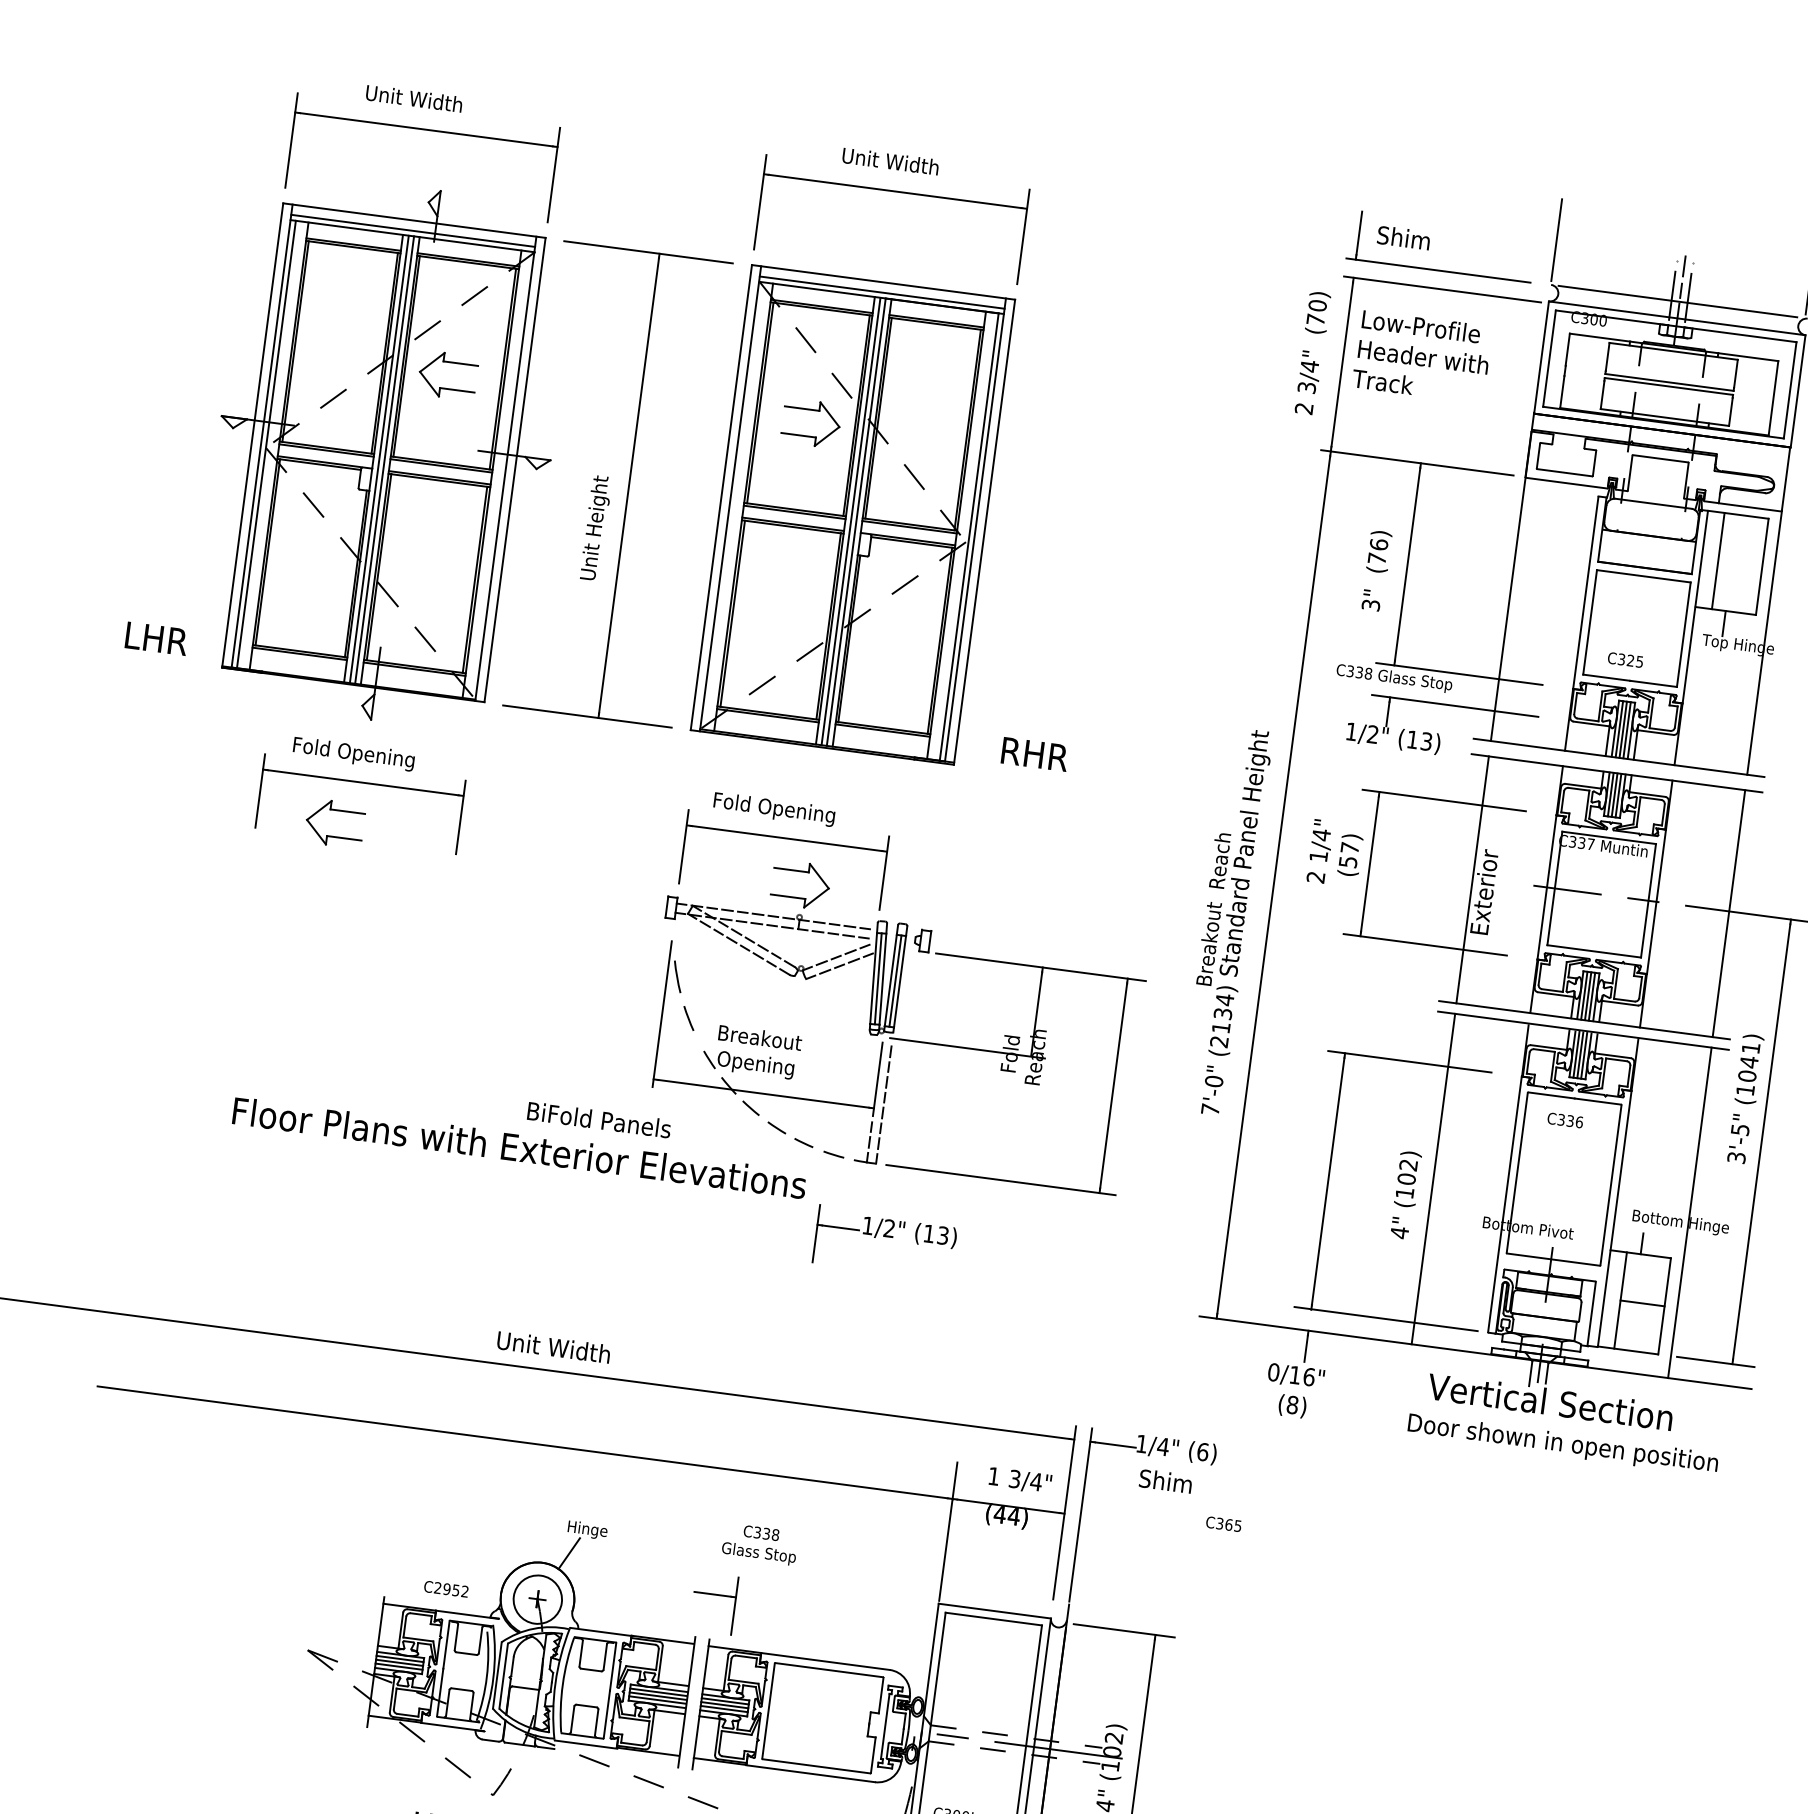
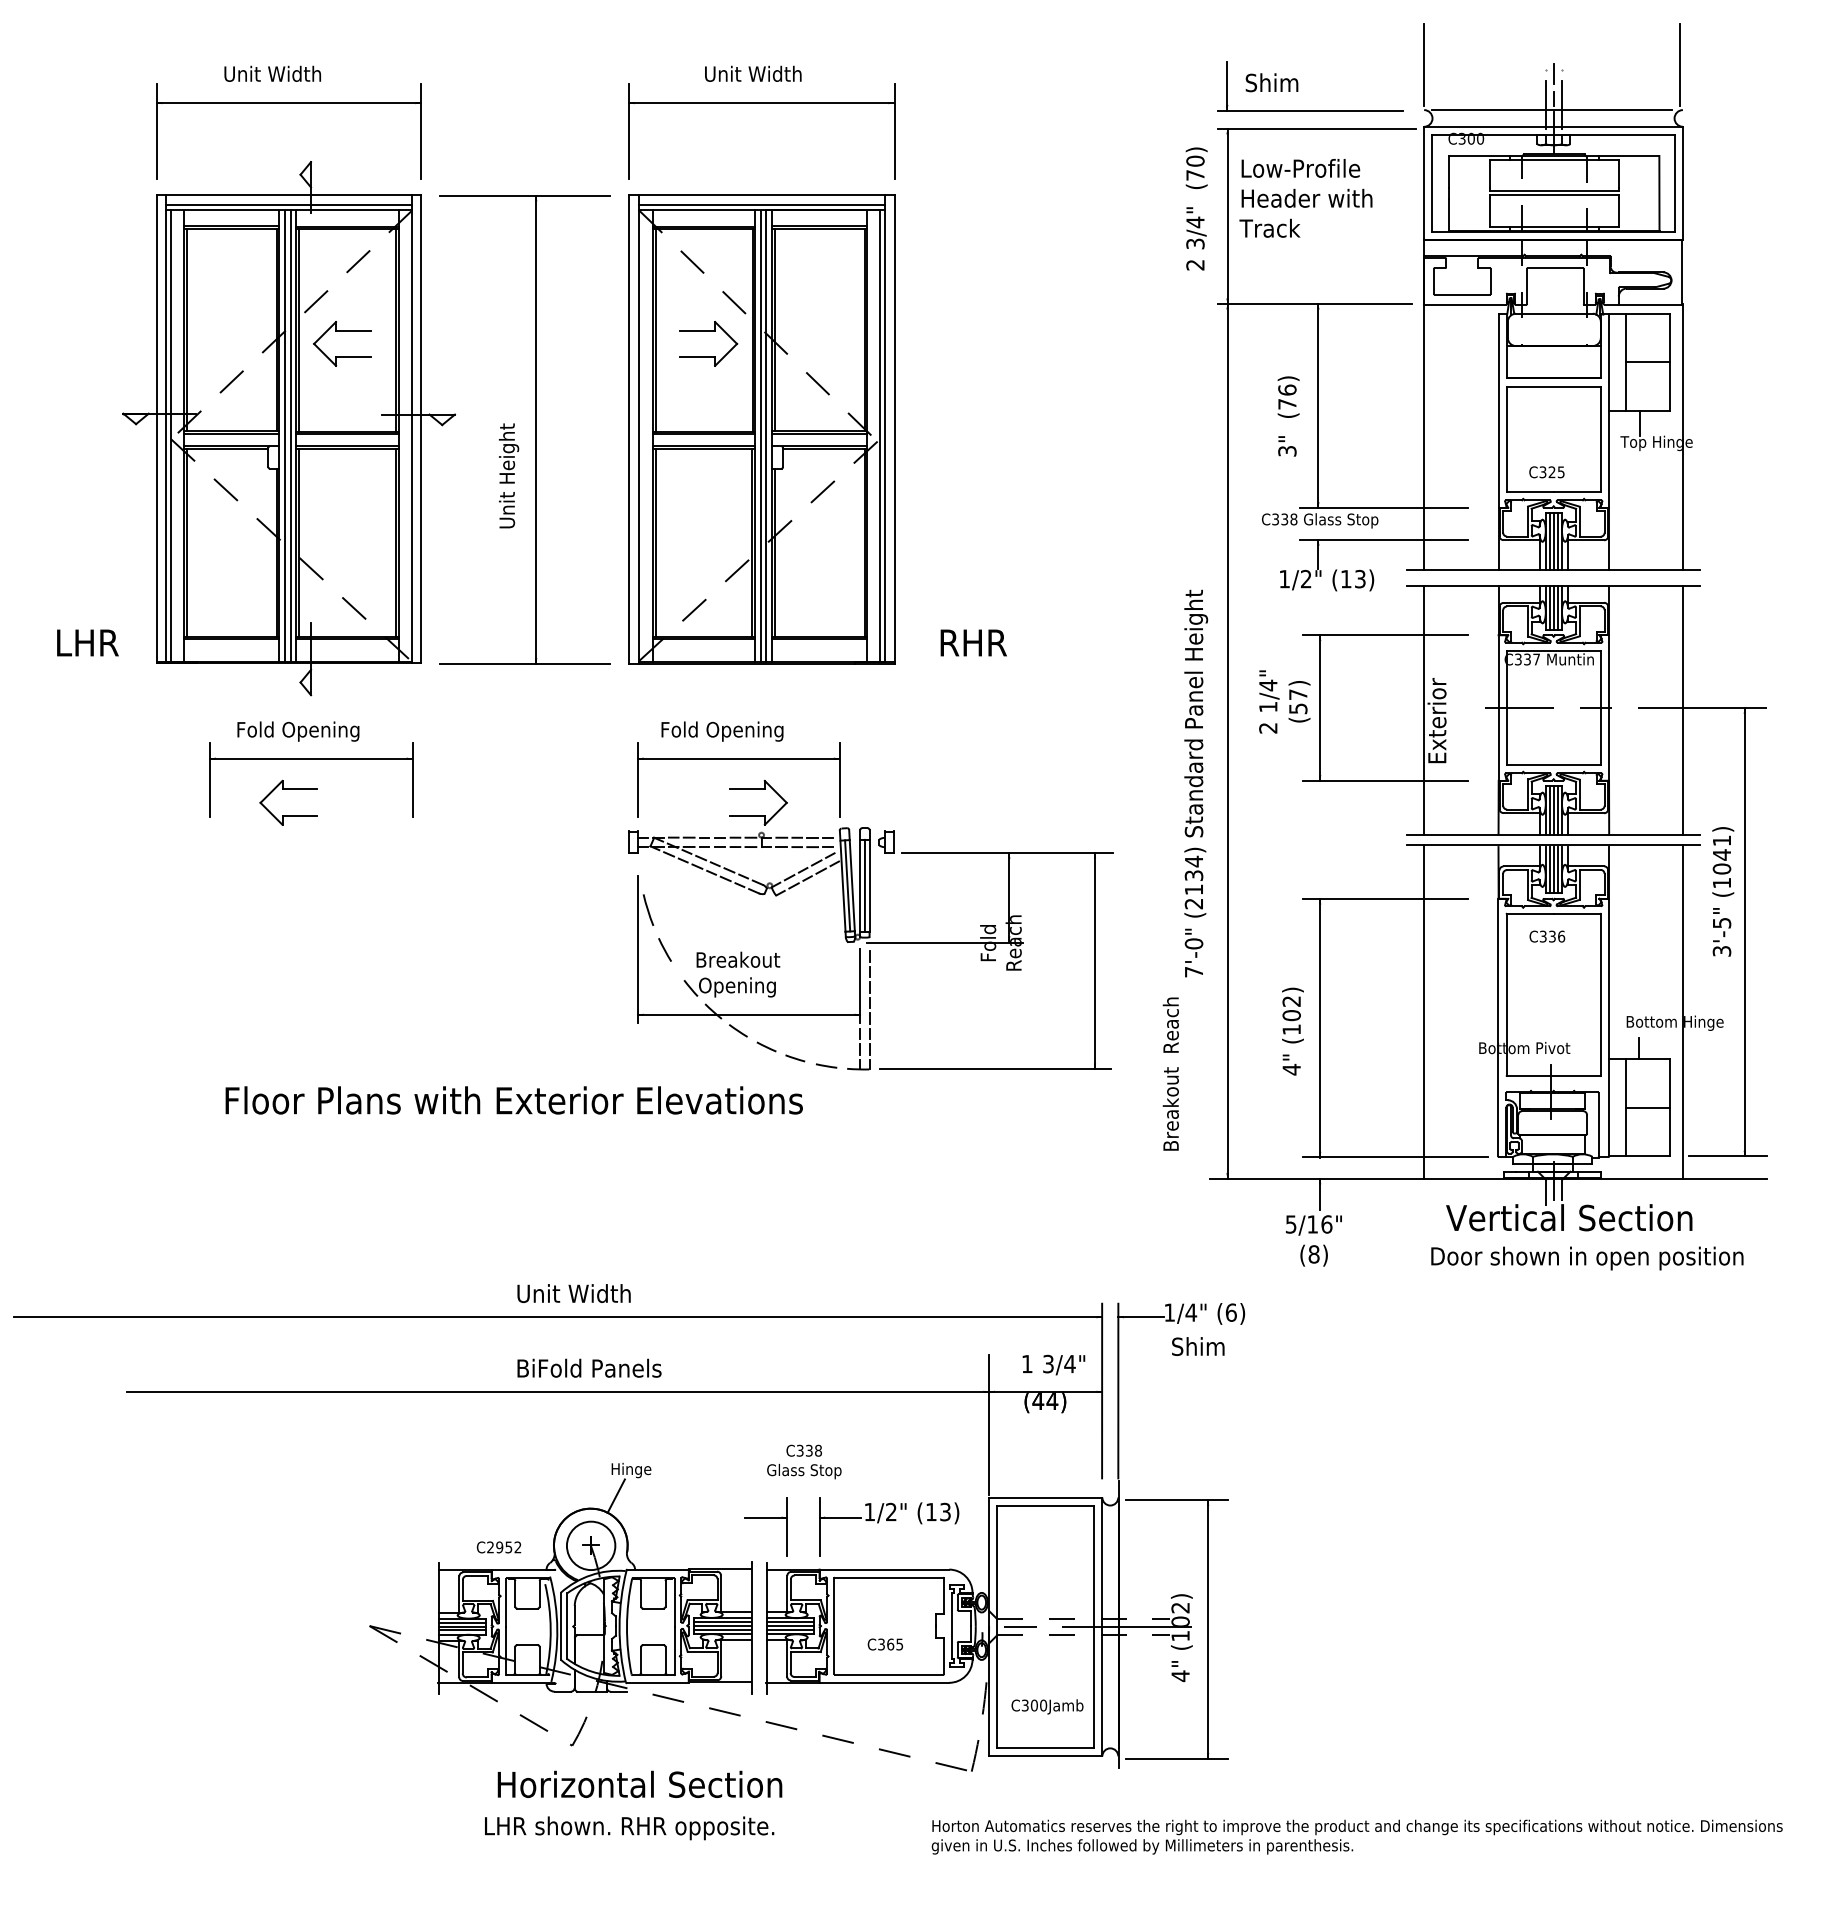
line: (1739, 564) -> (1647, 362), added
text: (1213, 908) -> (1170, 1073), moved
text: (599, 1119) -> (589, 1367), moved
text: (1405, 1195) -> (1292, 1031), moved
part: (885, 1242) -> (889, 1526), moved
text: (1273, 1372) -> (1290, 1224), 0/16" -> 5/16"
text: (1223, 1524) -> (885, 1644), moved

